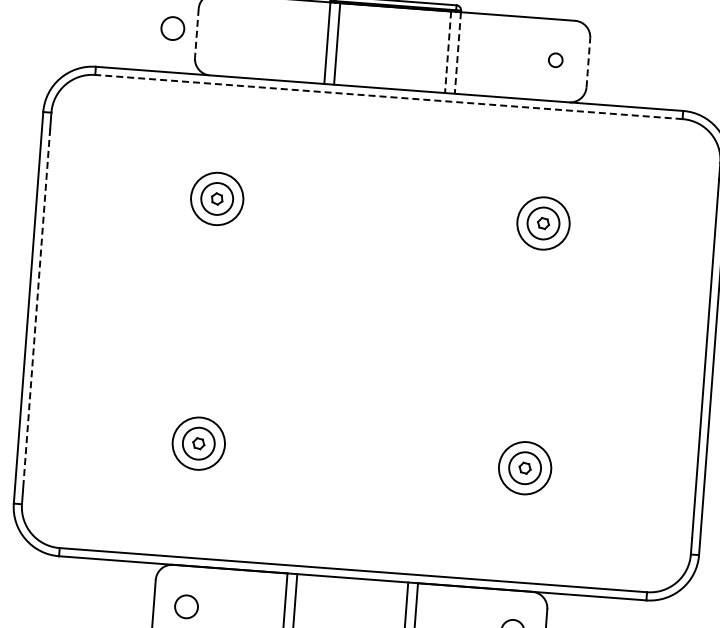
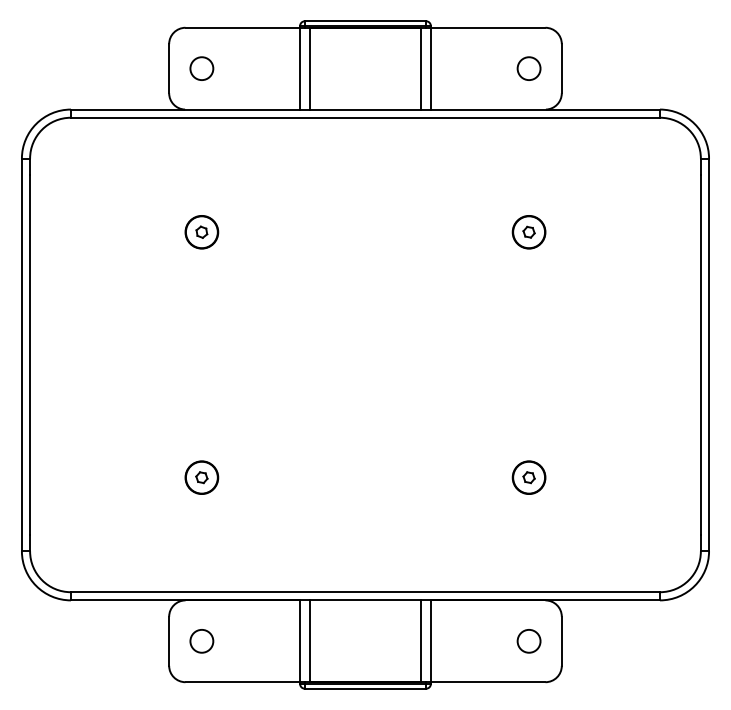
circle: (172, 28) -> (201, 68), moved
line: (197, 33) -> (169, 68), dashed -> solid
line: (448, 52) -> (421, 68), dashed -> solid
line: (457, 52) -> (430, 68), dashed -> solid
circle: (555, 60) -> (528, 68), size x1.67
line: (588, 62) -> (561, 68), dashed -> solid
line: (387, 96) -> (364, 117), dashed -> solid
circle: (216, 198) -> (201, 231), size x0.62
circle: (542, 222) -> (528, 231), size x0.62
line: (37, 308) -> (30, 354), dashed -> solid
circle: (198, 443) -> (201, 477), size x0.62
circle: (524, 467) -> (528, 477), size x0.62

